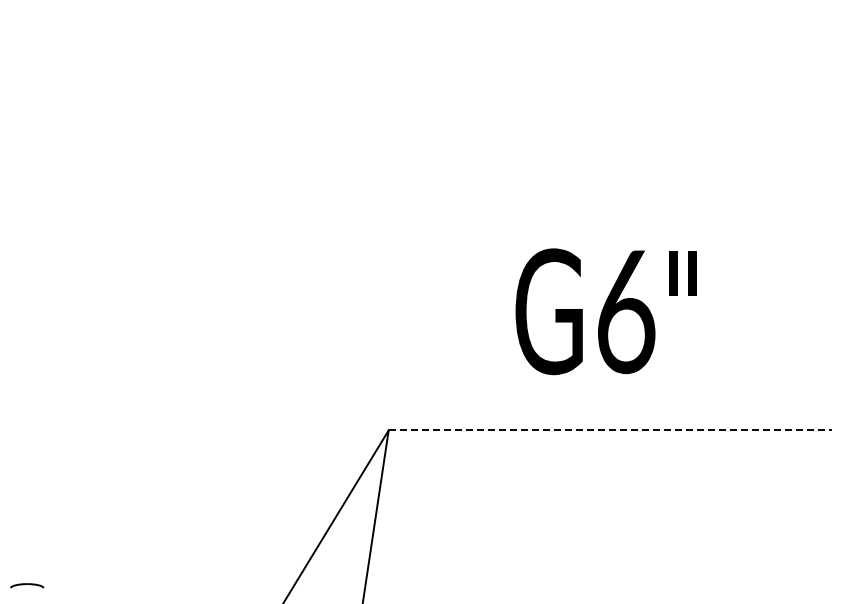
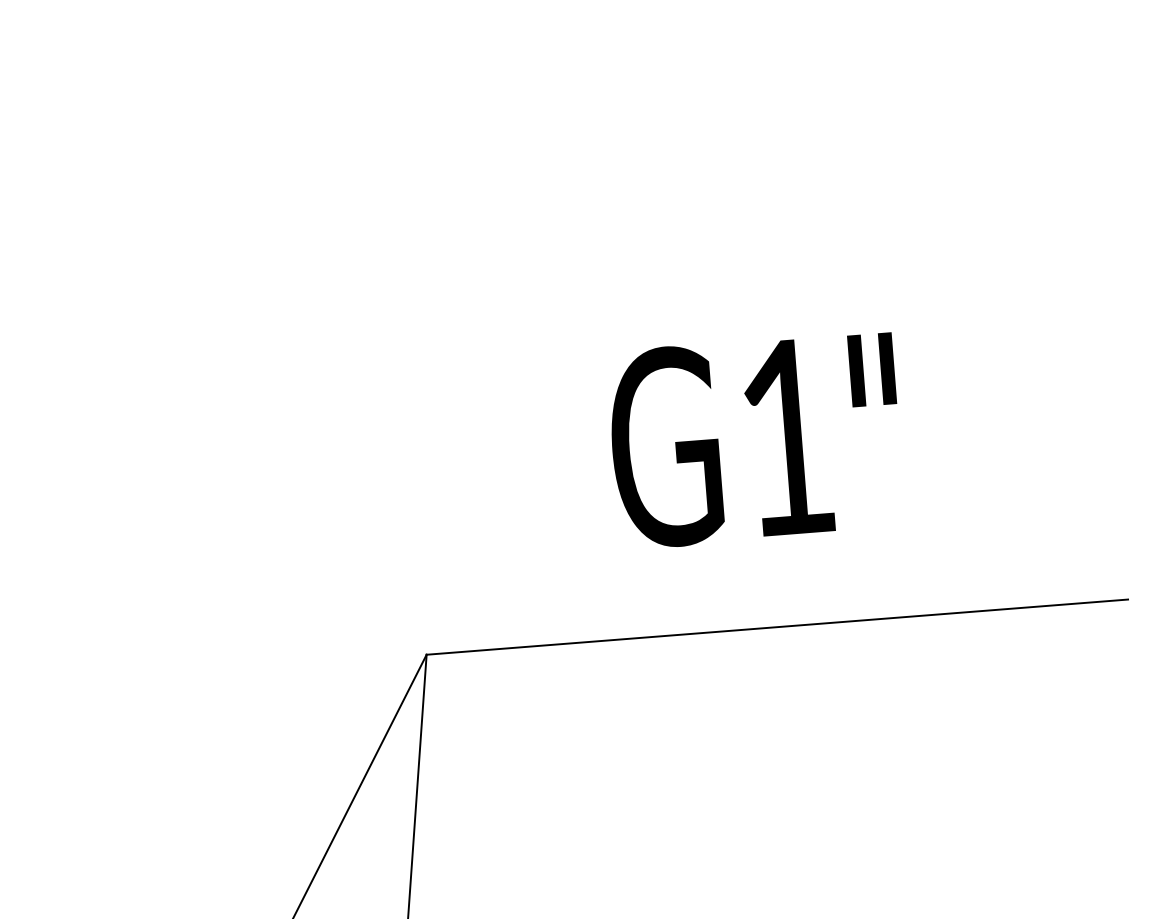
text: (626, 312) -> (787, 438), 6 -> 1
line: (610, 430) -> (777, 627), dashed -> solid

